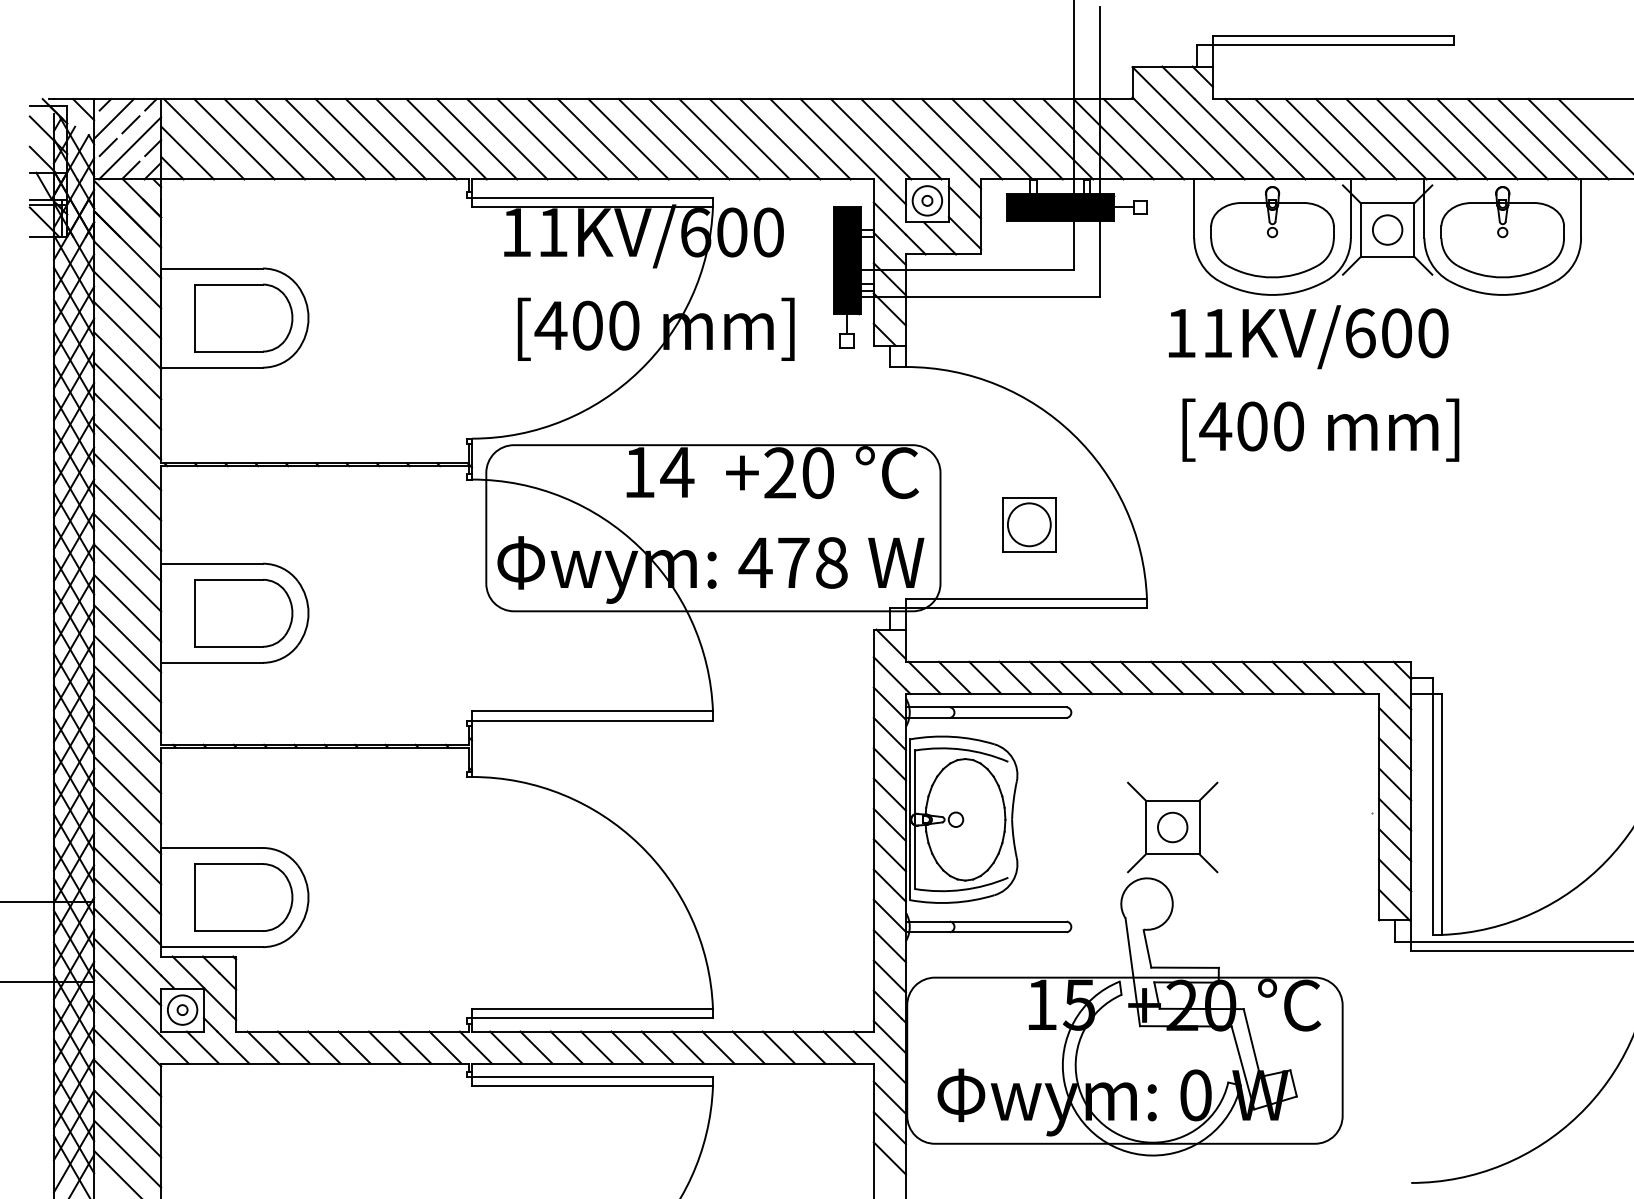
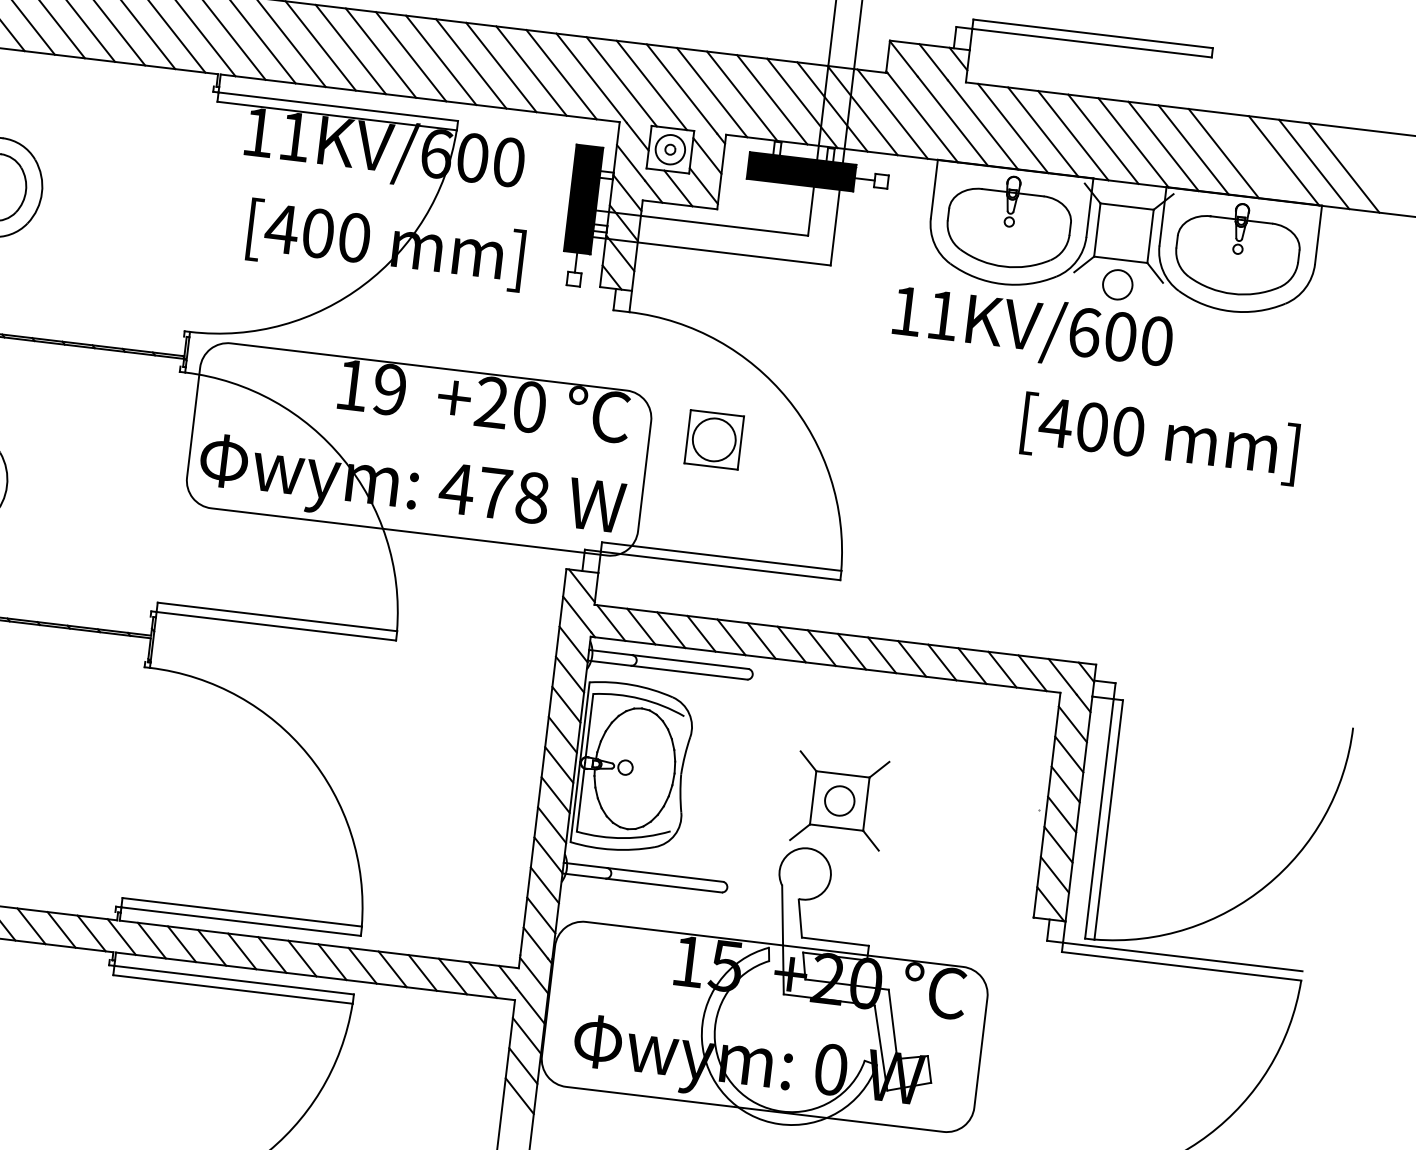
line: (1507, 139) -> (1253, 157), removed
circle: (1387, 229) -> (1117, 284), moved
text: (1320, 429) -> (1159, 438), moved
text: (677, 472) -> (390, 389), 14 -> 19
part: (1029, 524) -> (714, 439), moved

